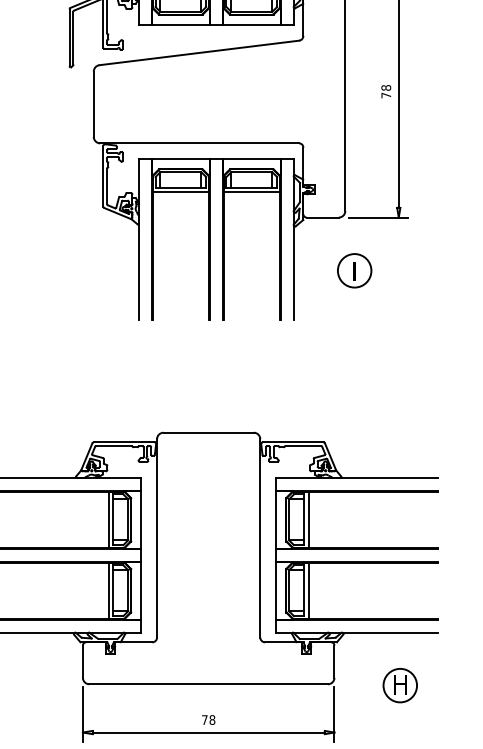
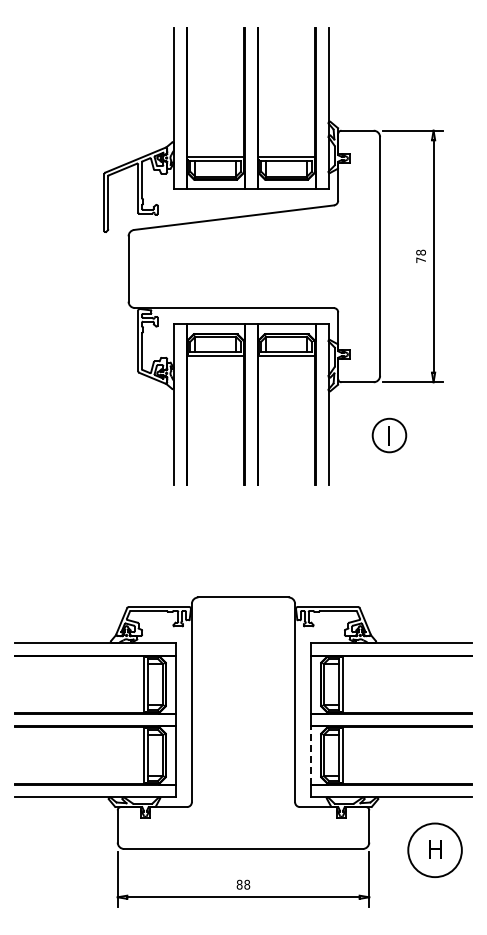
line: (276, 589) -> (311, 754), solid -> dashed
circle: (399, 685) -> (434, 850), size x1.6
text: (204, 719) -> (239, 884), 78 -> 88

